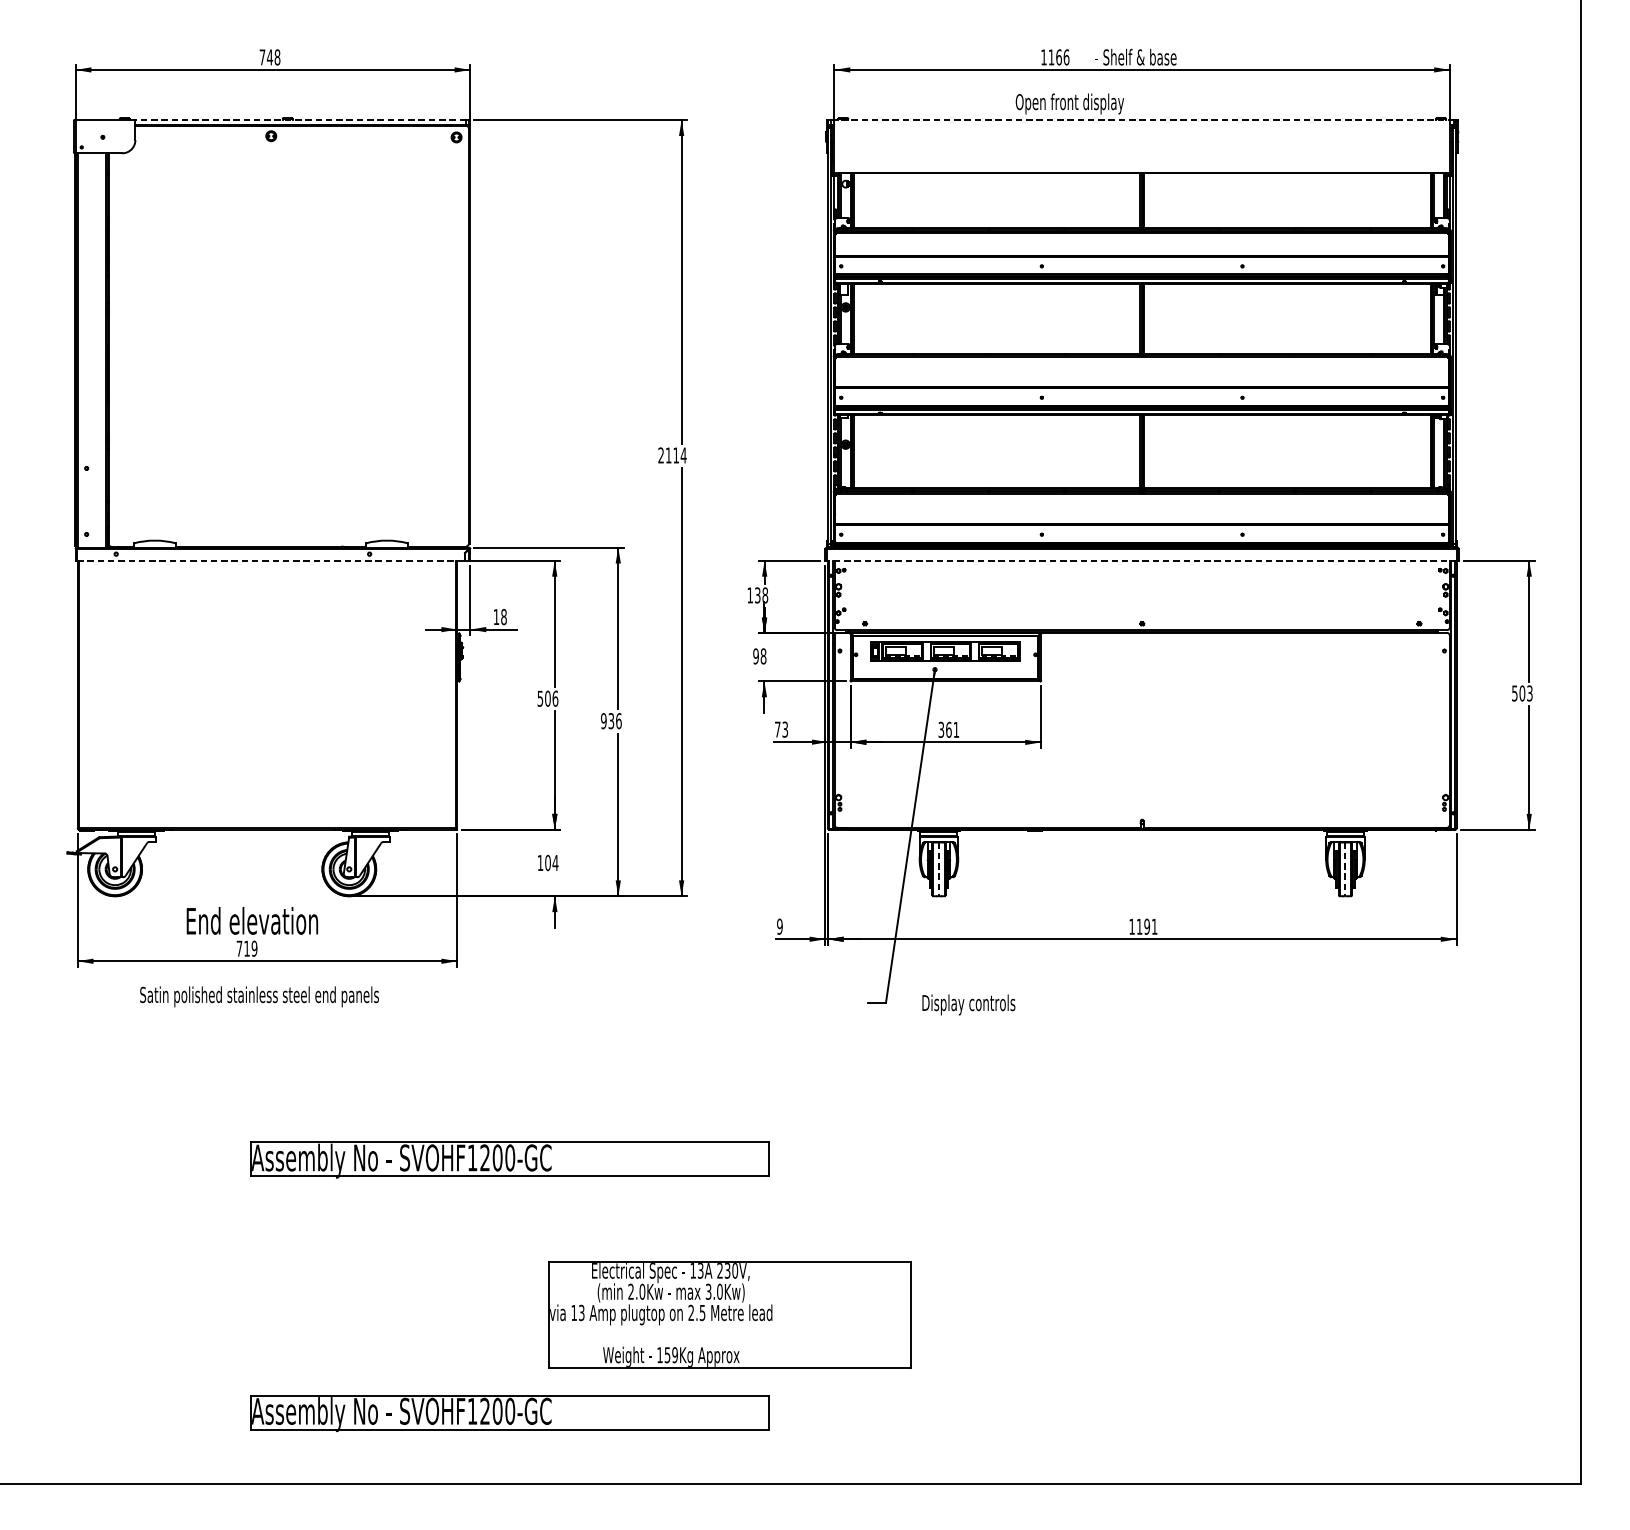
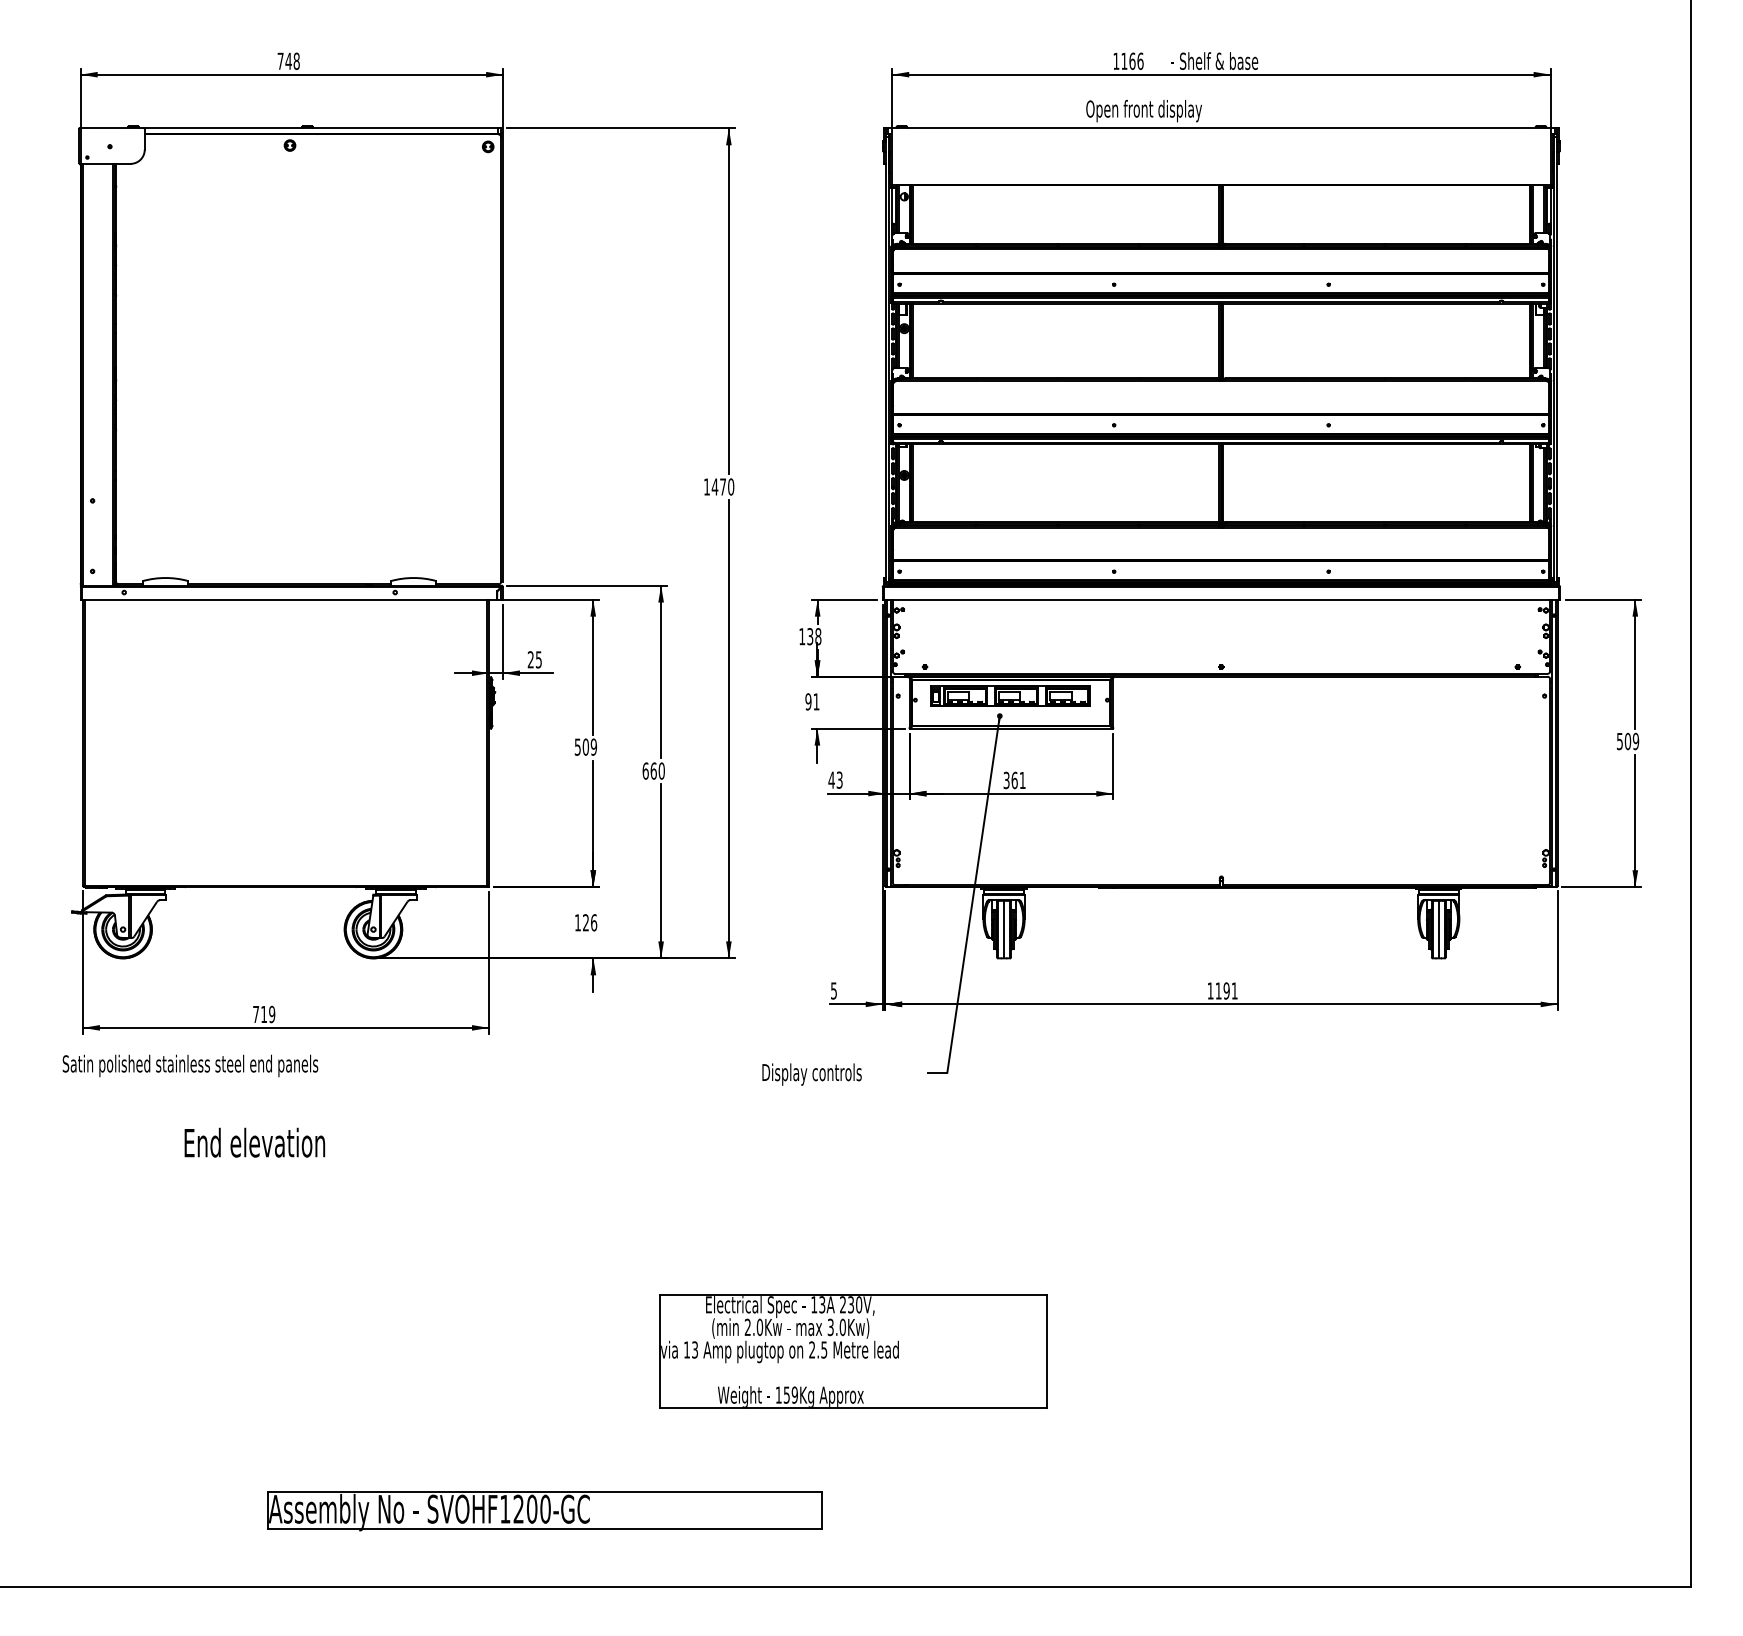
line: (300, 120) -> (321, 128), dashed -> solid
line: (1142, 120) -> (1221, 128), dashed -> solid
text: (672, 455) -> (719, 486), 2114 -> 1470
line: (271, 560) -> (290, 599), dashed -> solid
line: (1141, 560) -> (1220, 599), dashed -> solid
text: (499, 616) -> (534, 659), 18 -> 25
text: (763, 656) -> (816, 701), 98 -> 91
text: (1529, 693) -> (1635, 741), 503 -> 509
text: (555, 698) -> (593, 746), 506 -> 509
text: (611, 720) -> (653, 770), 936 -> 660
text: (777, 728) -> (831, 779), 73 -> 43
text: (551, 862) -> (589, 922), 104 -> 126
line: (939, 869) -> (1004, 929), dashed -> solid
line: (1345, 869) -> (1438, 929), dashed -> solid
text: (252, 920) -> (254, 1142), moved
text: (779, 926) -> (833, 990), 9 -> 5
text: (259, 996) -> (190, 1065), moved
text: (968, 1004) -> (811, 1074), moved
part: (509, 1160) -> (544, 1240), removed
part: (729, 1314) -> (853, 1351), moved

